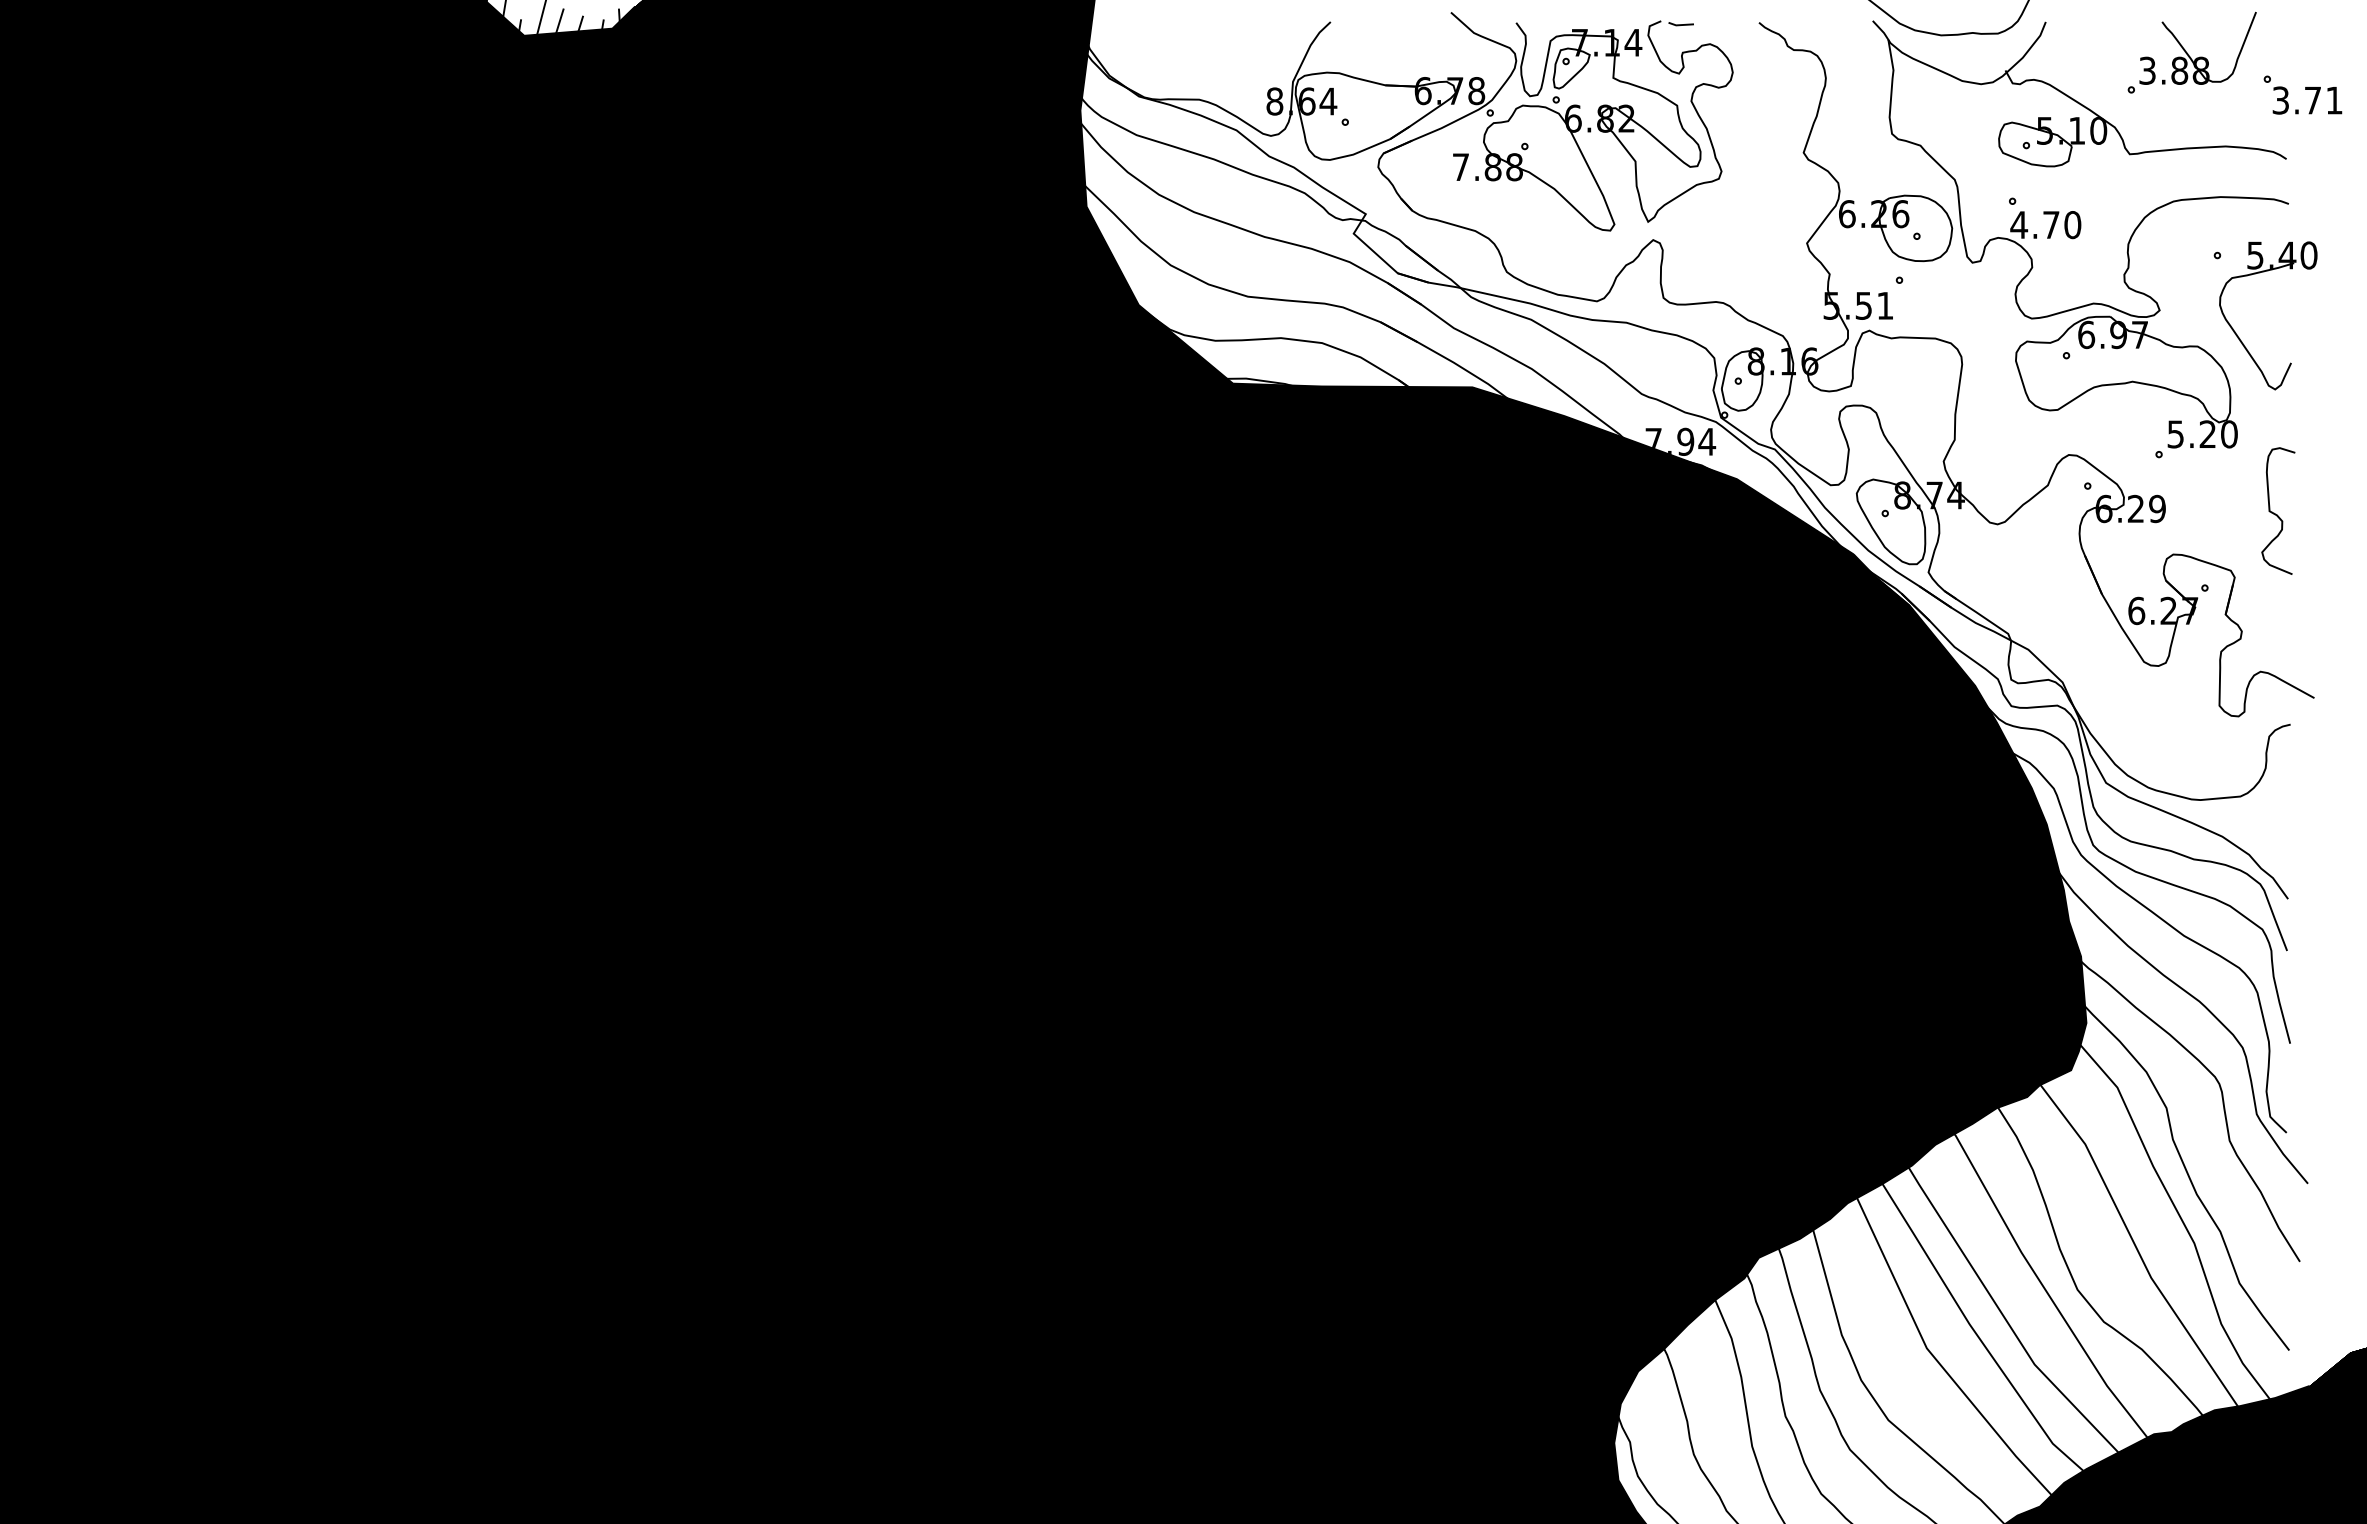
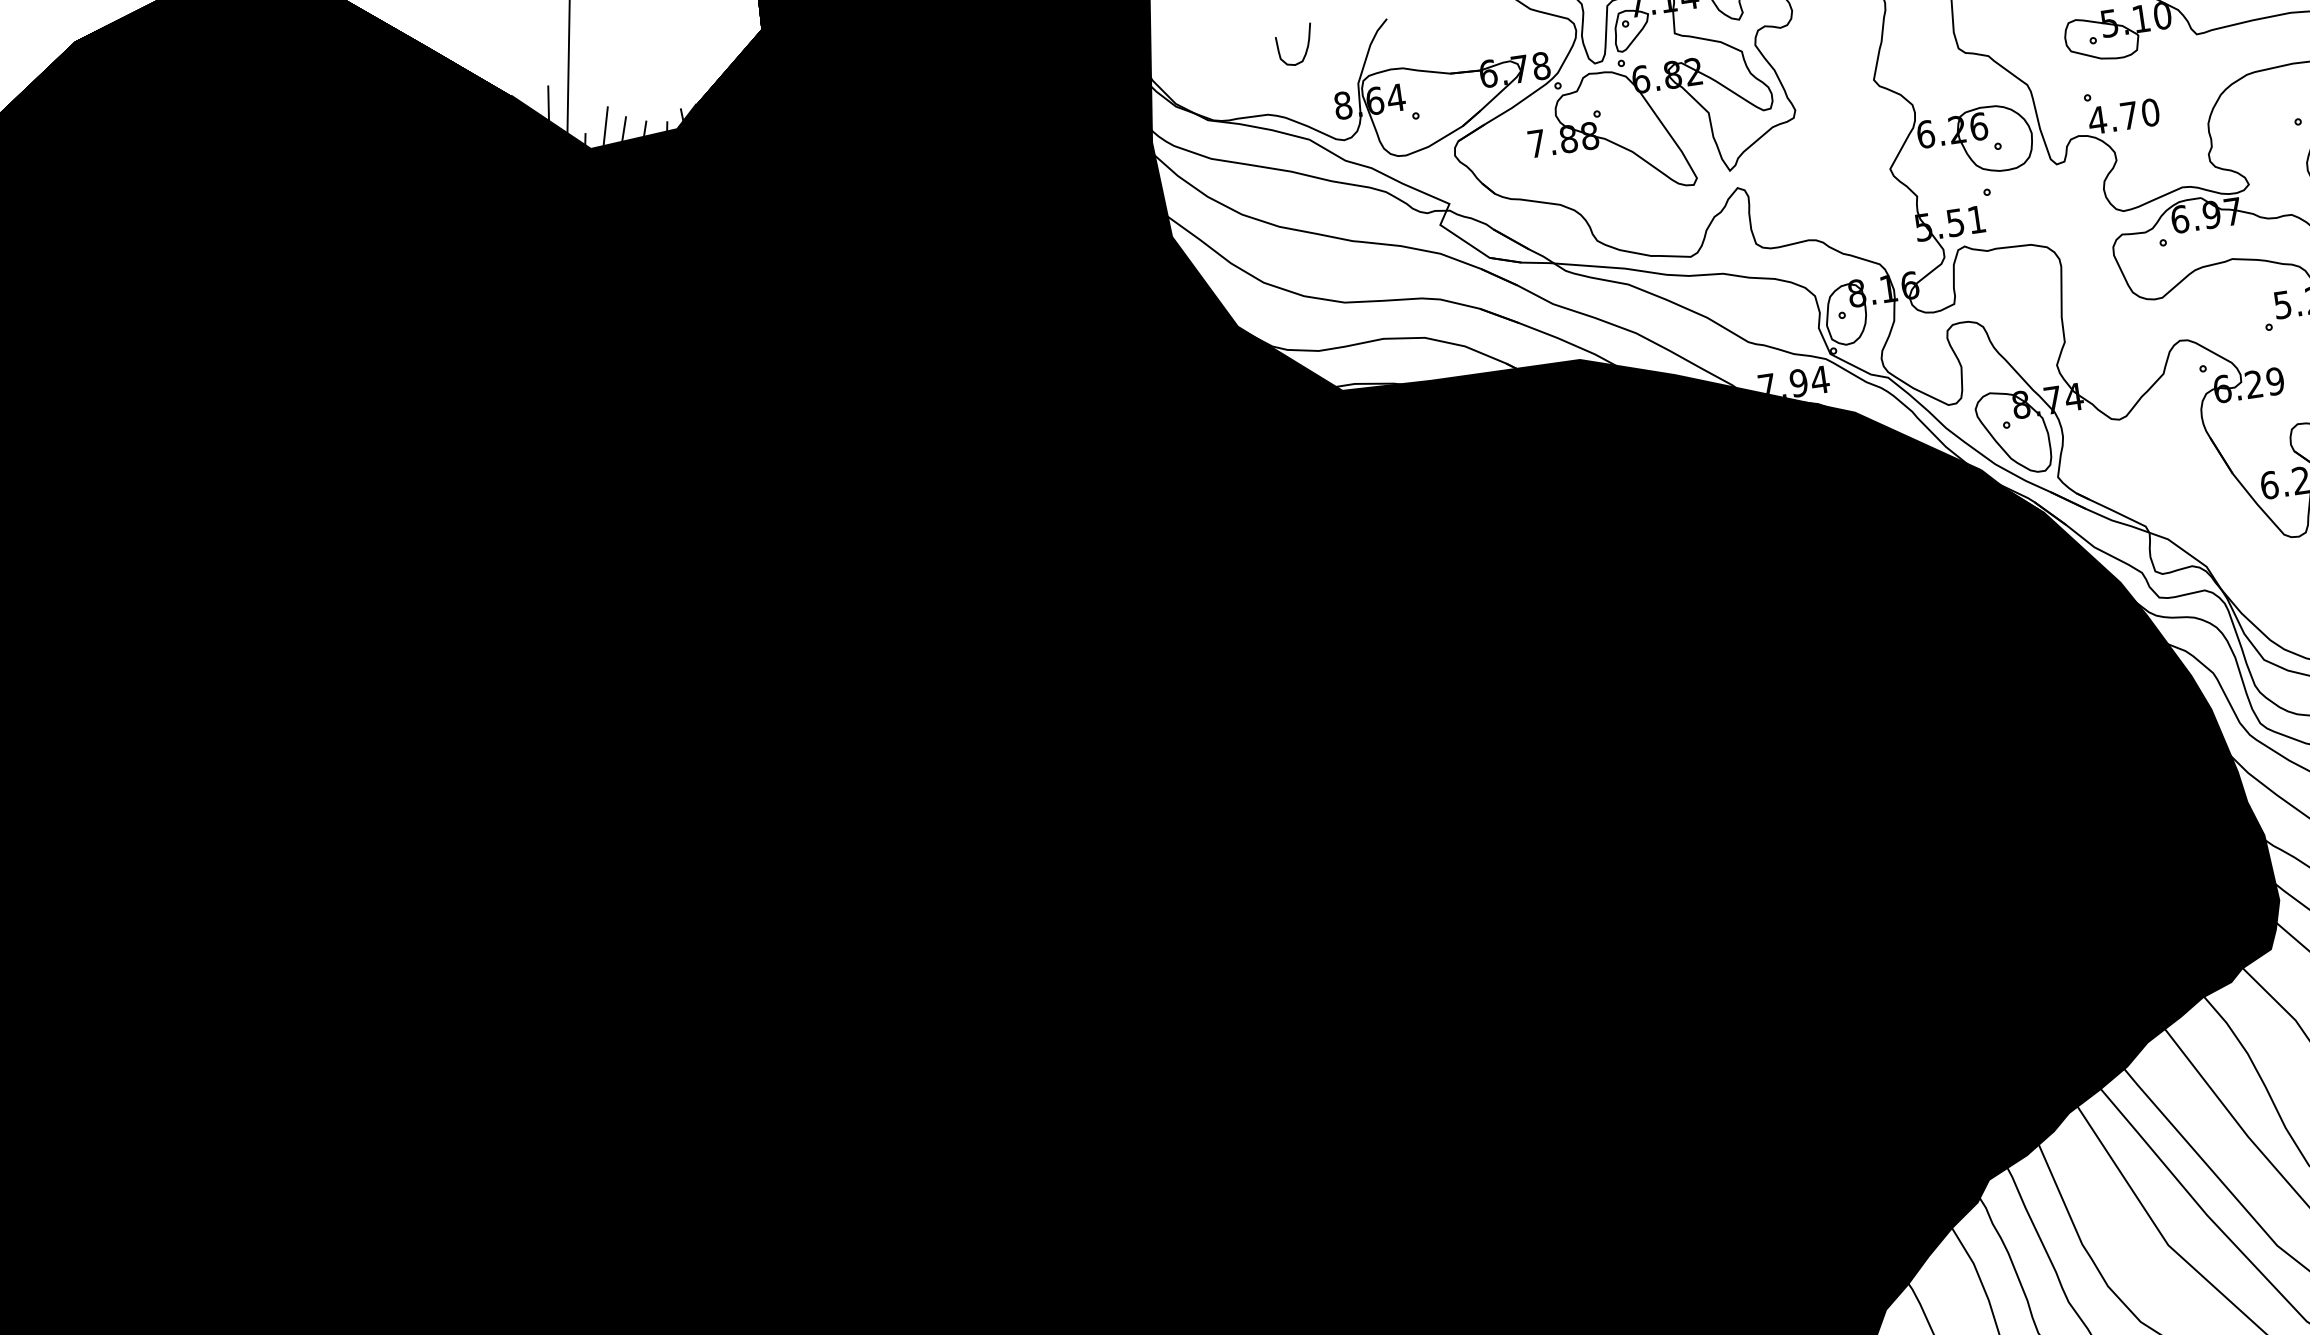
curve: (1246, 39) -> (1306, 48), added

